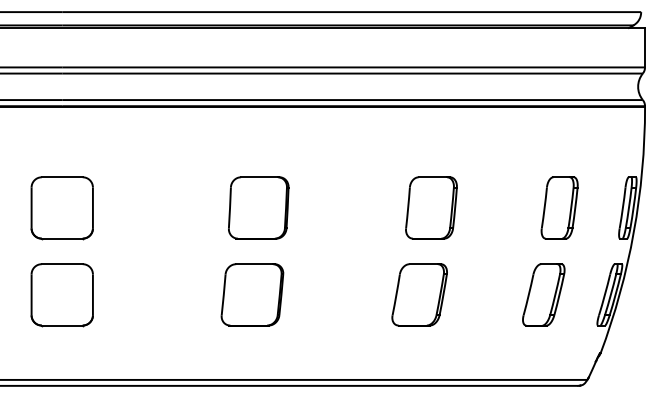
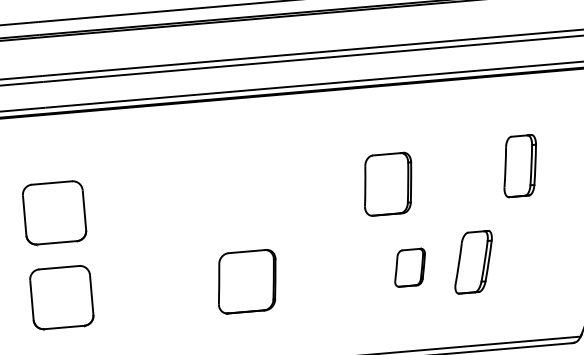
part: (258, 207) -> (245, 196), removed
part: (431, 207) -> (388, 183), moved
part: (559, 207) -> (519, 165), moved
part: (419, 294) -> (409, 267), size x0.6
part: (543, 294) -> (473, 261), moved

